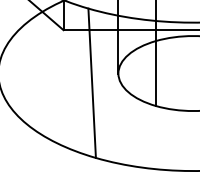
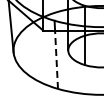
line: (92, 93) -> (56, 59), solid -> dashed

